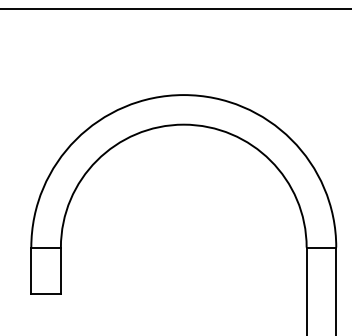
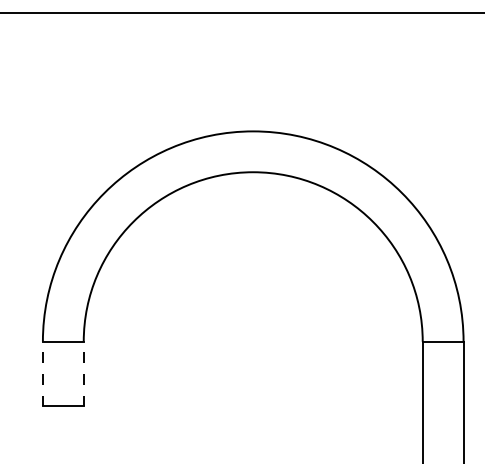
line: (31, 270) -> (42, 373), solid -> dashed
line: (60, 270) -> (83, 373), solid -> dashed

